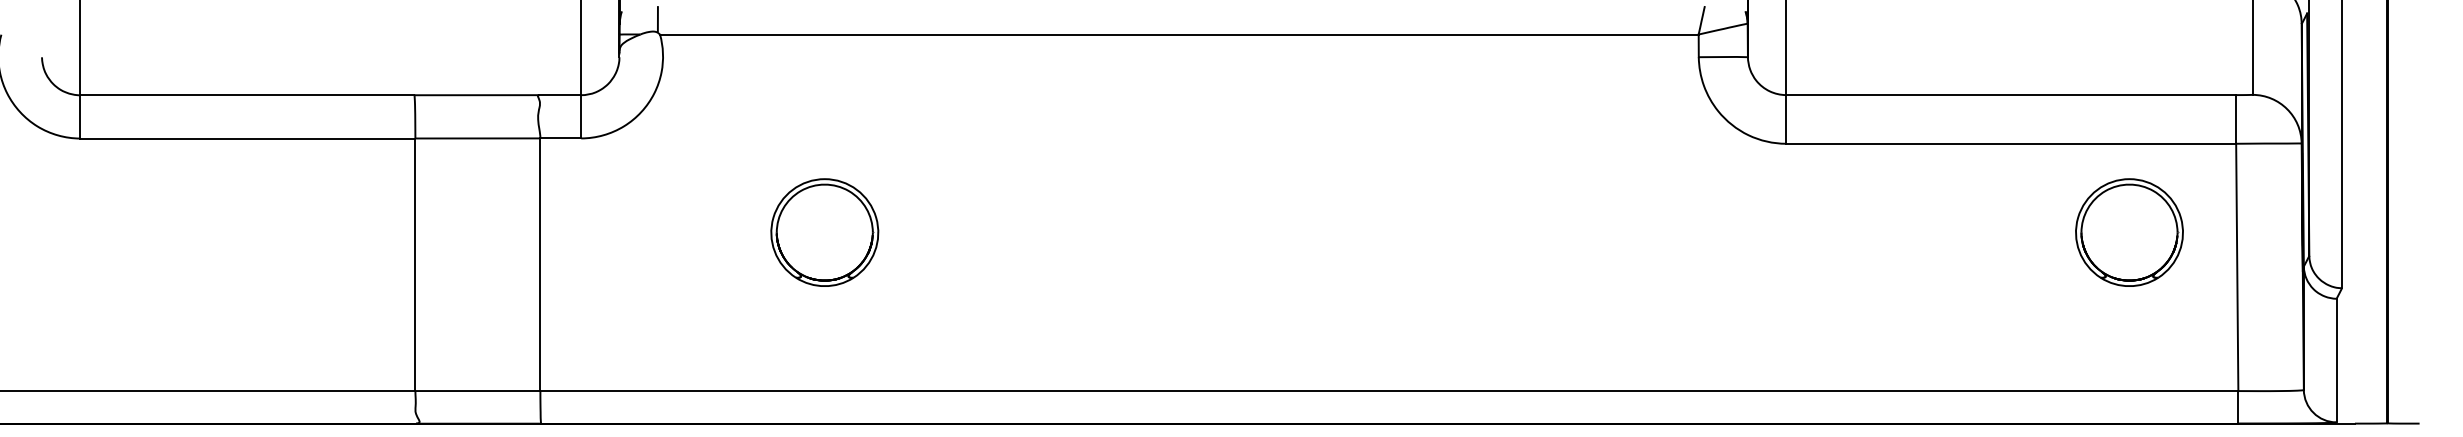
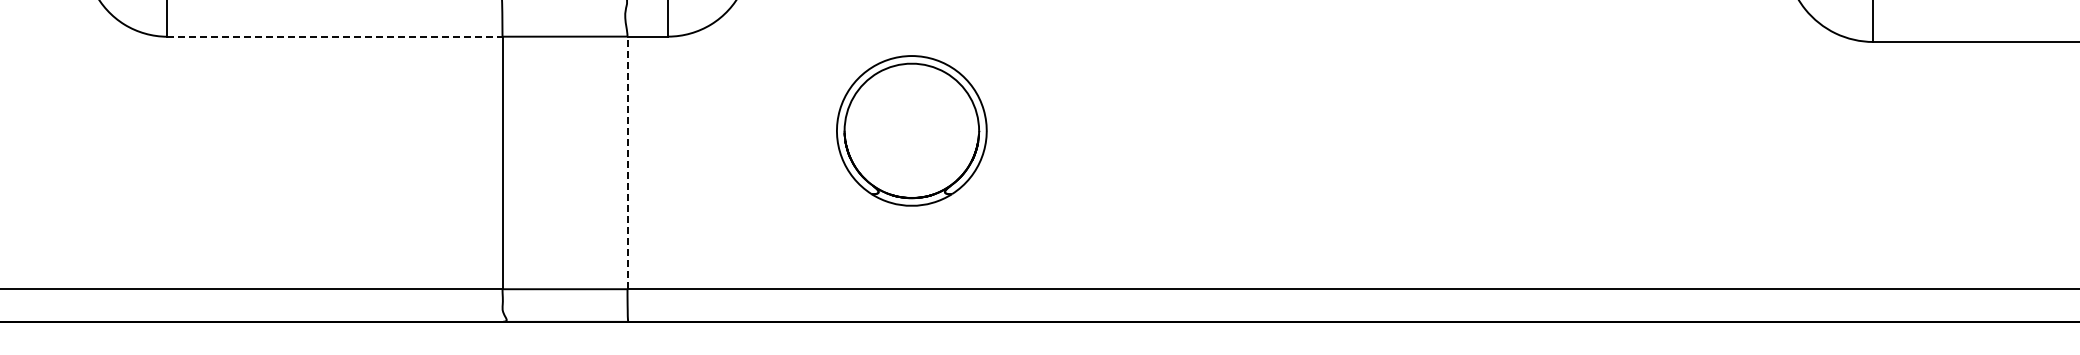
line: (247, 138) -> (334, 36), solid -> dashed
part: (824, 232) -> (911, 130), size x1.4
line: (540, 264) -> (627, 162), solid -> dashed

